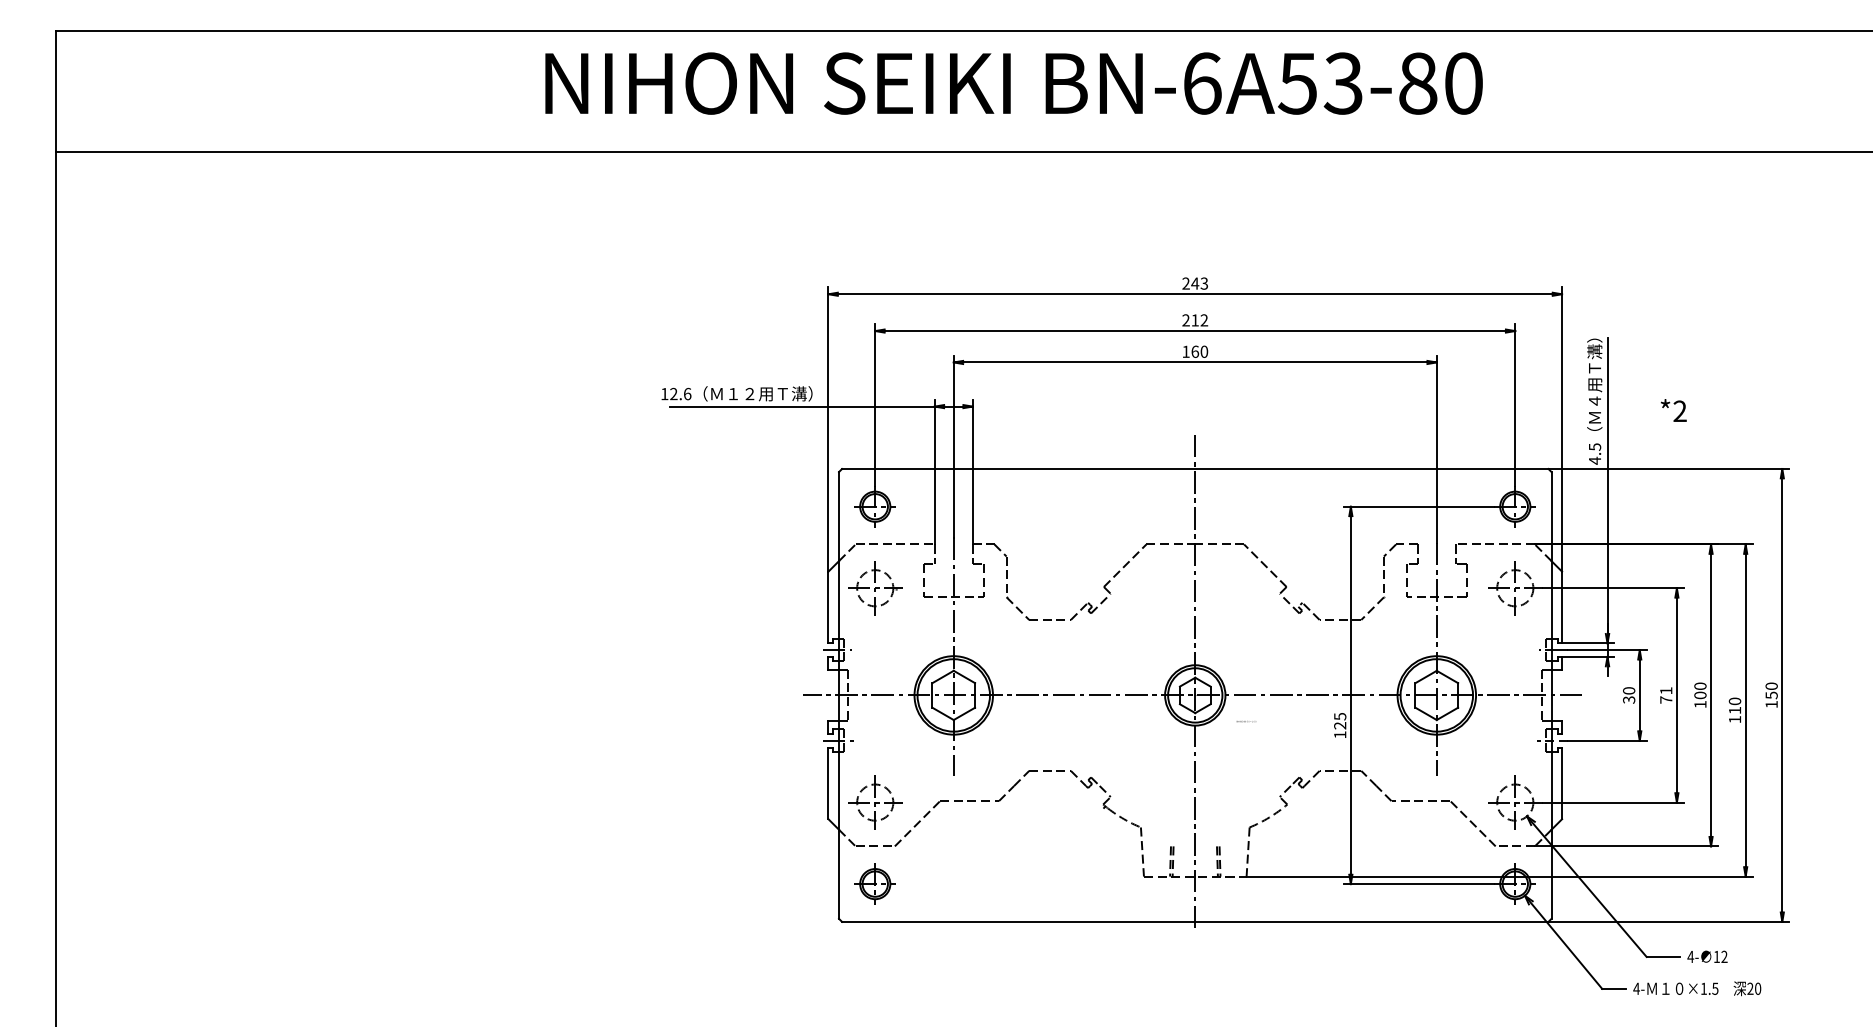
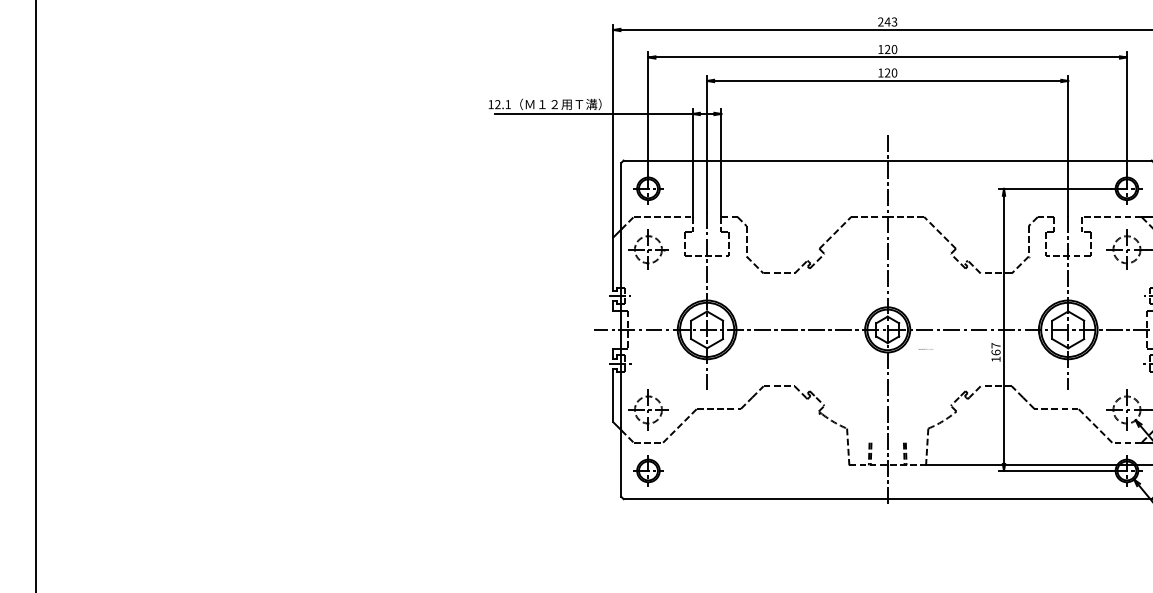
text: (1195, 320) -> (887, 49), 212 -> 120
text: (1195, 351) -> (887, 72), 160 -> 120
text: (687, 393) -> (508, 104), 12.6 -> 12.1
text: (1340, 720) -> (996, 348), 125 -> 167

